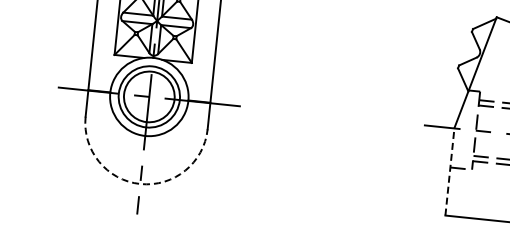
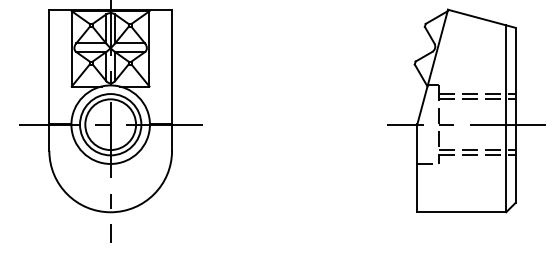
line: (450, 171) -> (417, 167), dashed -> solid
arc: (140, 184) -> (110, 212), dashed -> solid

